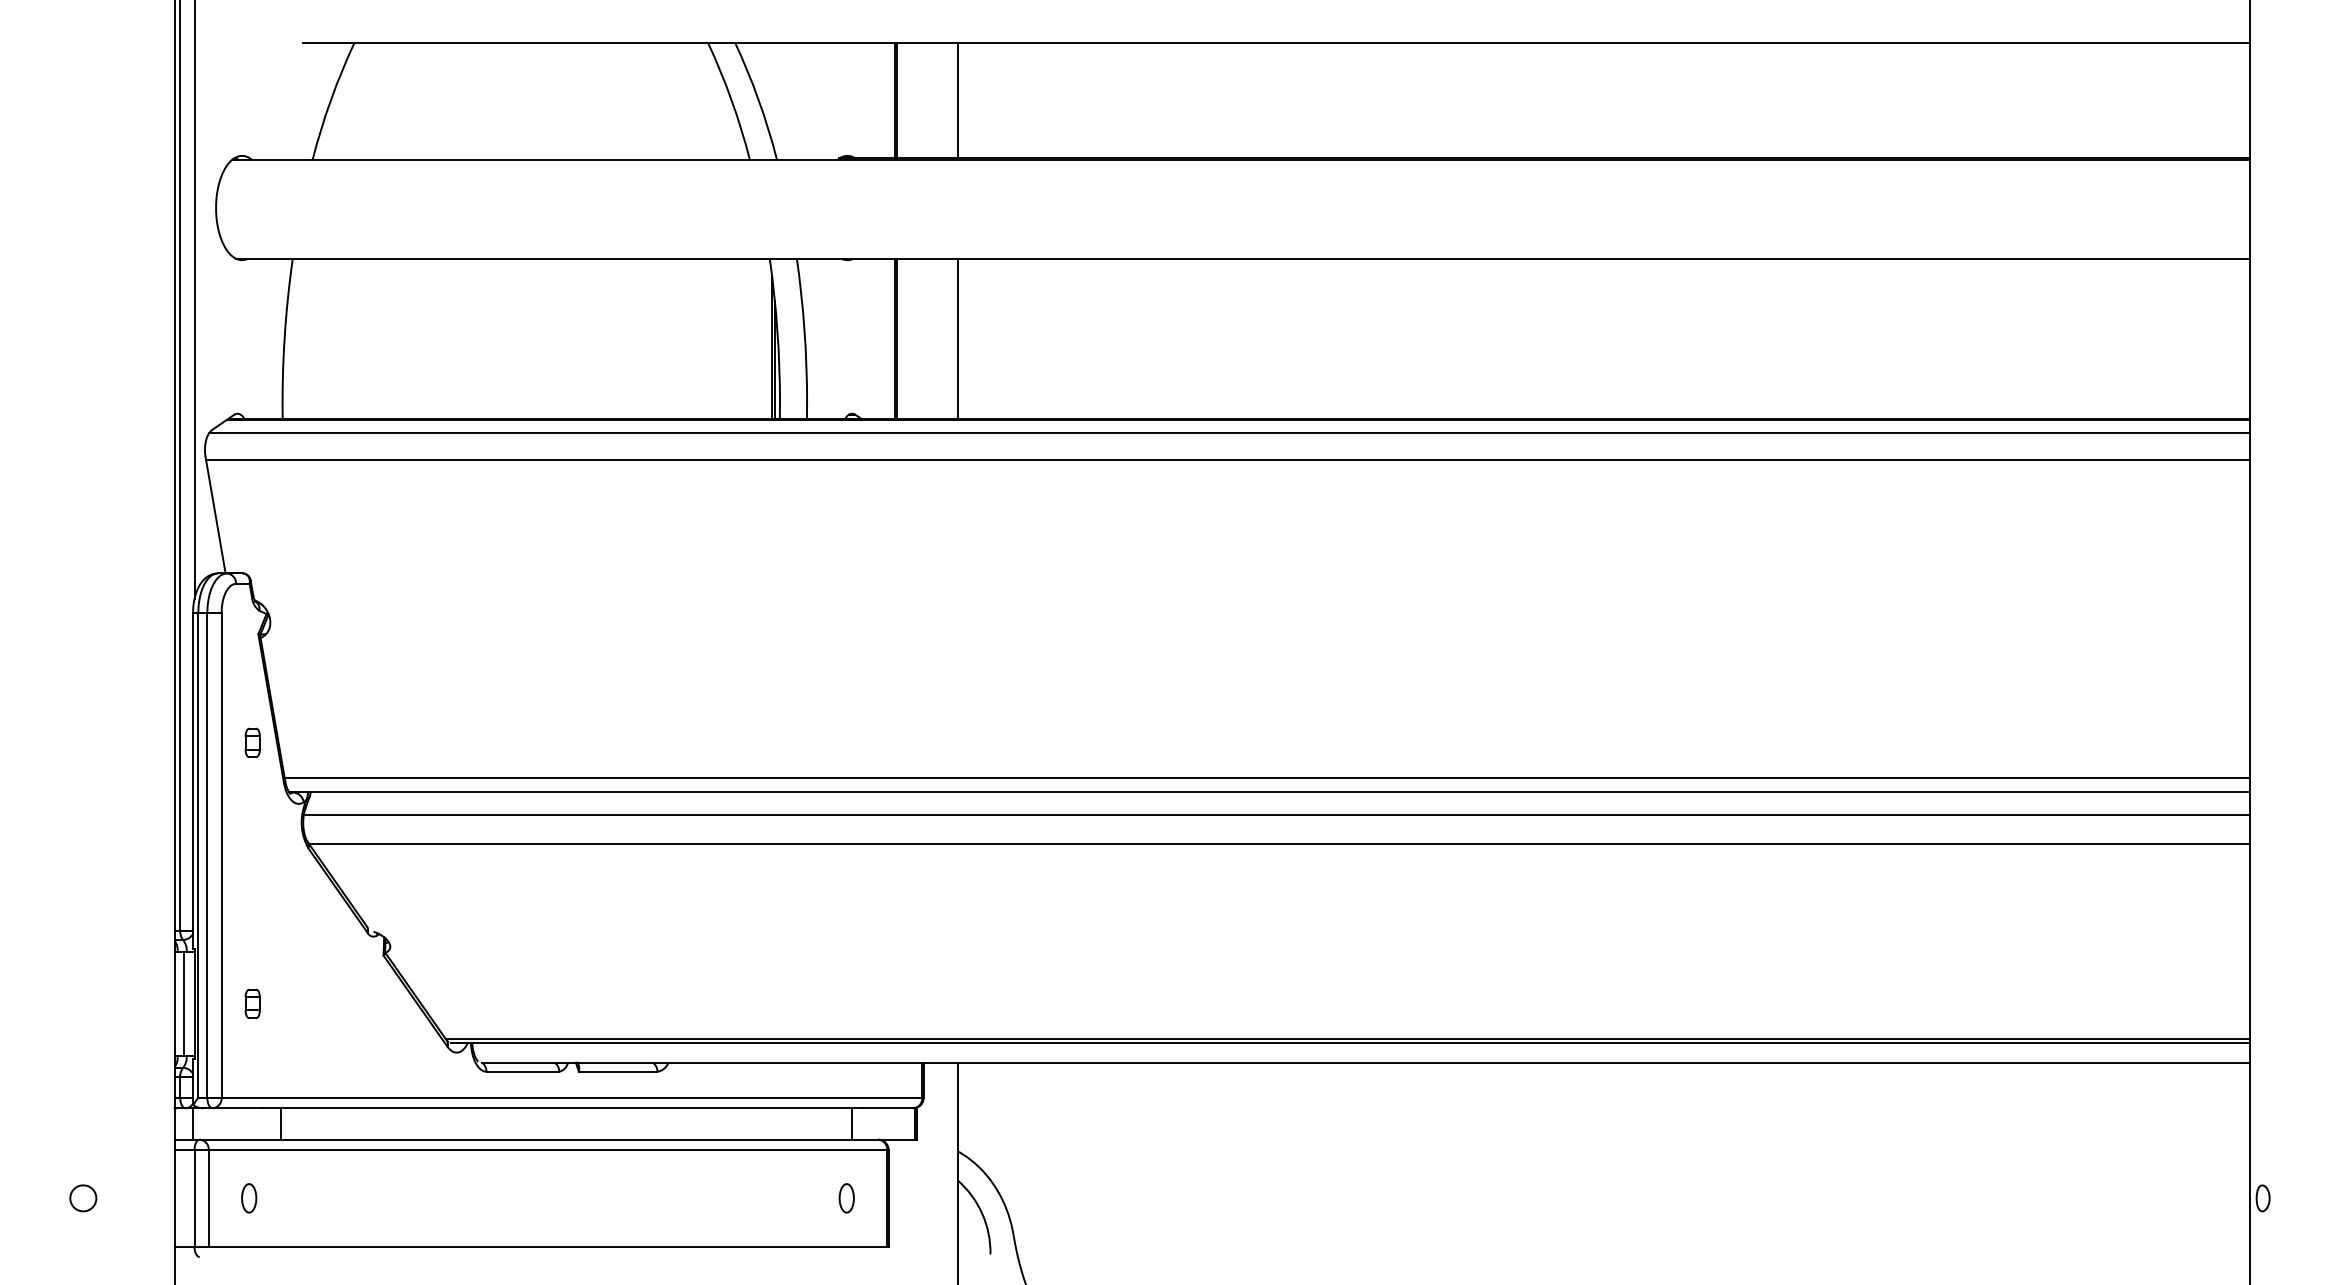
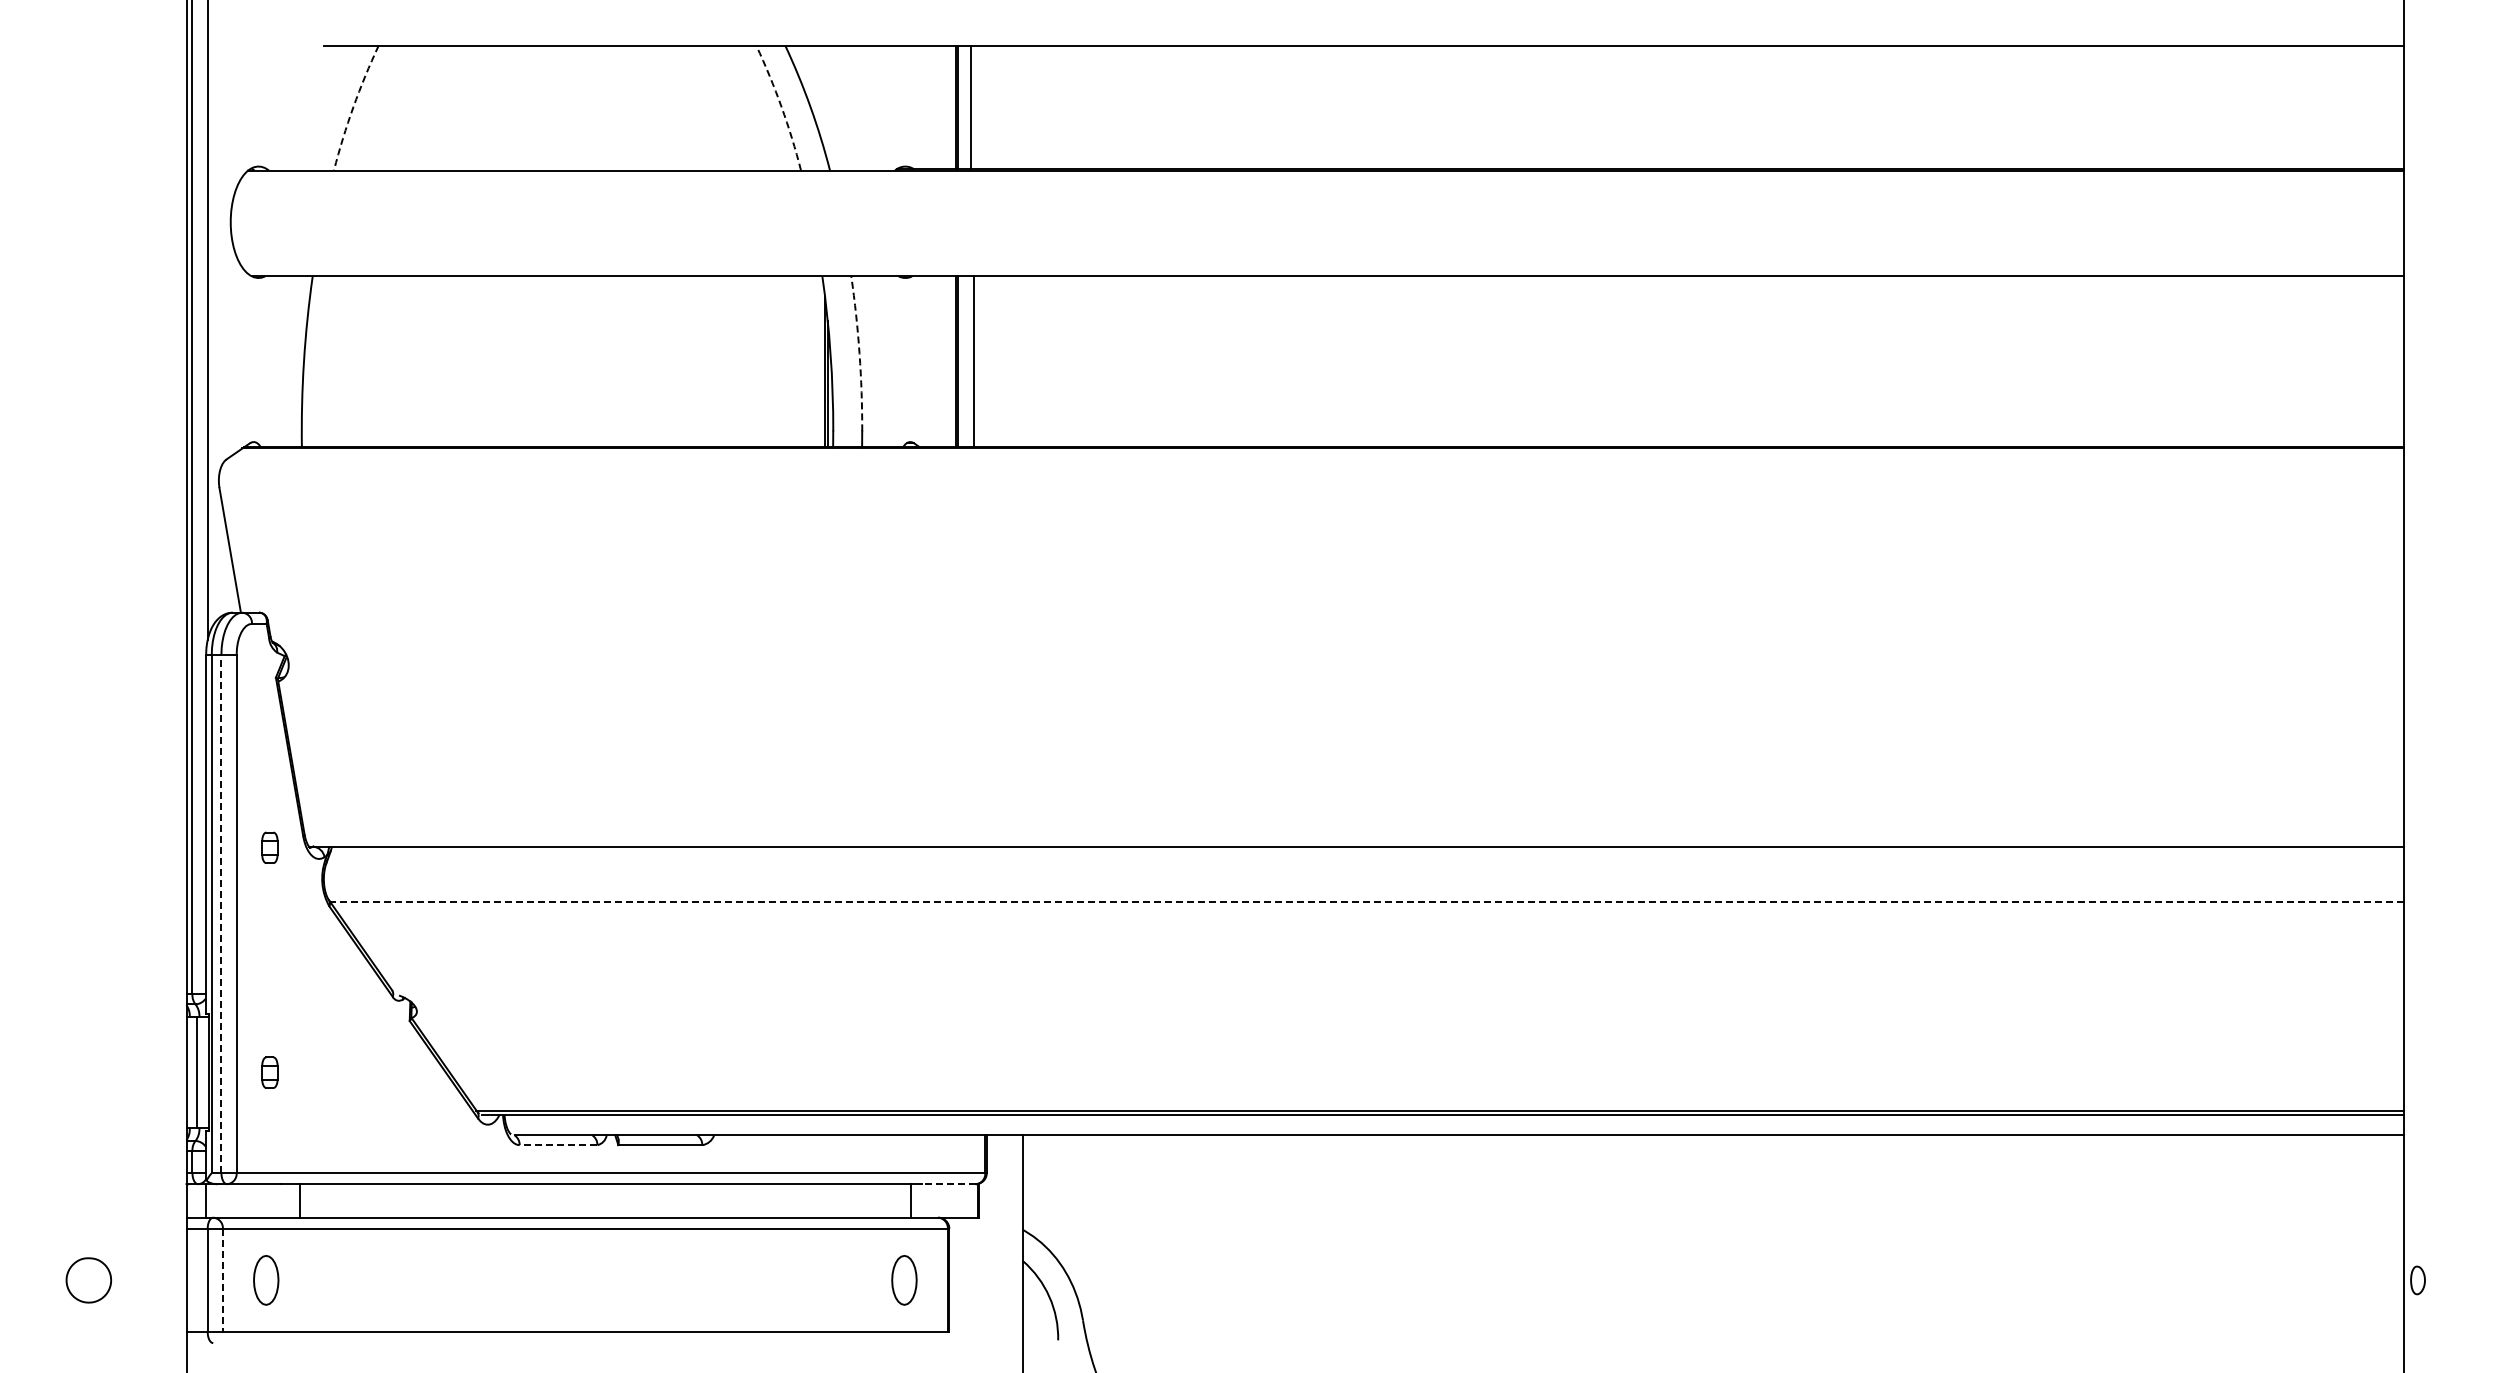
arc: (330, 100) -> (353, 107), solid -> dashed
arc: (731, 100) -> (781, 107), solid -> dashed
line: (957, 100) -> (970, 107), moved
arc: (804, 330) -> (859, 353), solid -> dashed
line: (957, 338) -> (973, 361), moved
line: (1229, 433) -> (1313, 463), removed
line: (1228, 459) -> (1312, 491), removed
part: (252, 742) -> (269, 847), moved
line: (1267, 778) -> (1354, 831), removed
line: (1277, 814) -> (1364, 870), removed
line: (1279, 843) -> (1366, 901), solid -> dashed
line: (207, 854) -> (221, 913), solid -> dashed
line: (522, 1072) -> (558, 1145), solid -> dashed
line: (887, 1108) -> (948, 1184), solid -> dashed
part: (82, 1198) -> (88, 1280), size x1.6
line: (208, 1198) -> (222, 1280), solid -> dashed
part: (248, 1198) -> (265, 1280), size x1.6
part: (846, 1198) -> (904, 1280), size x1.6

